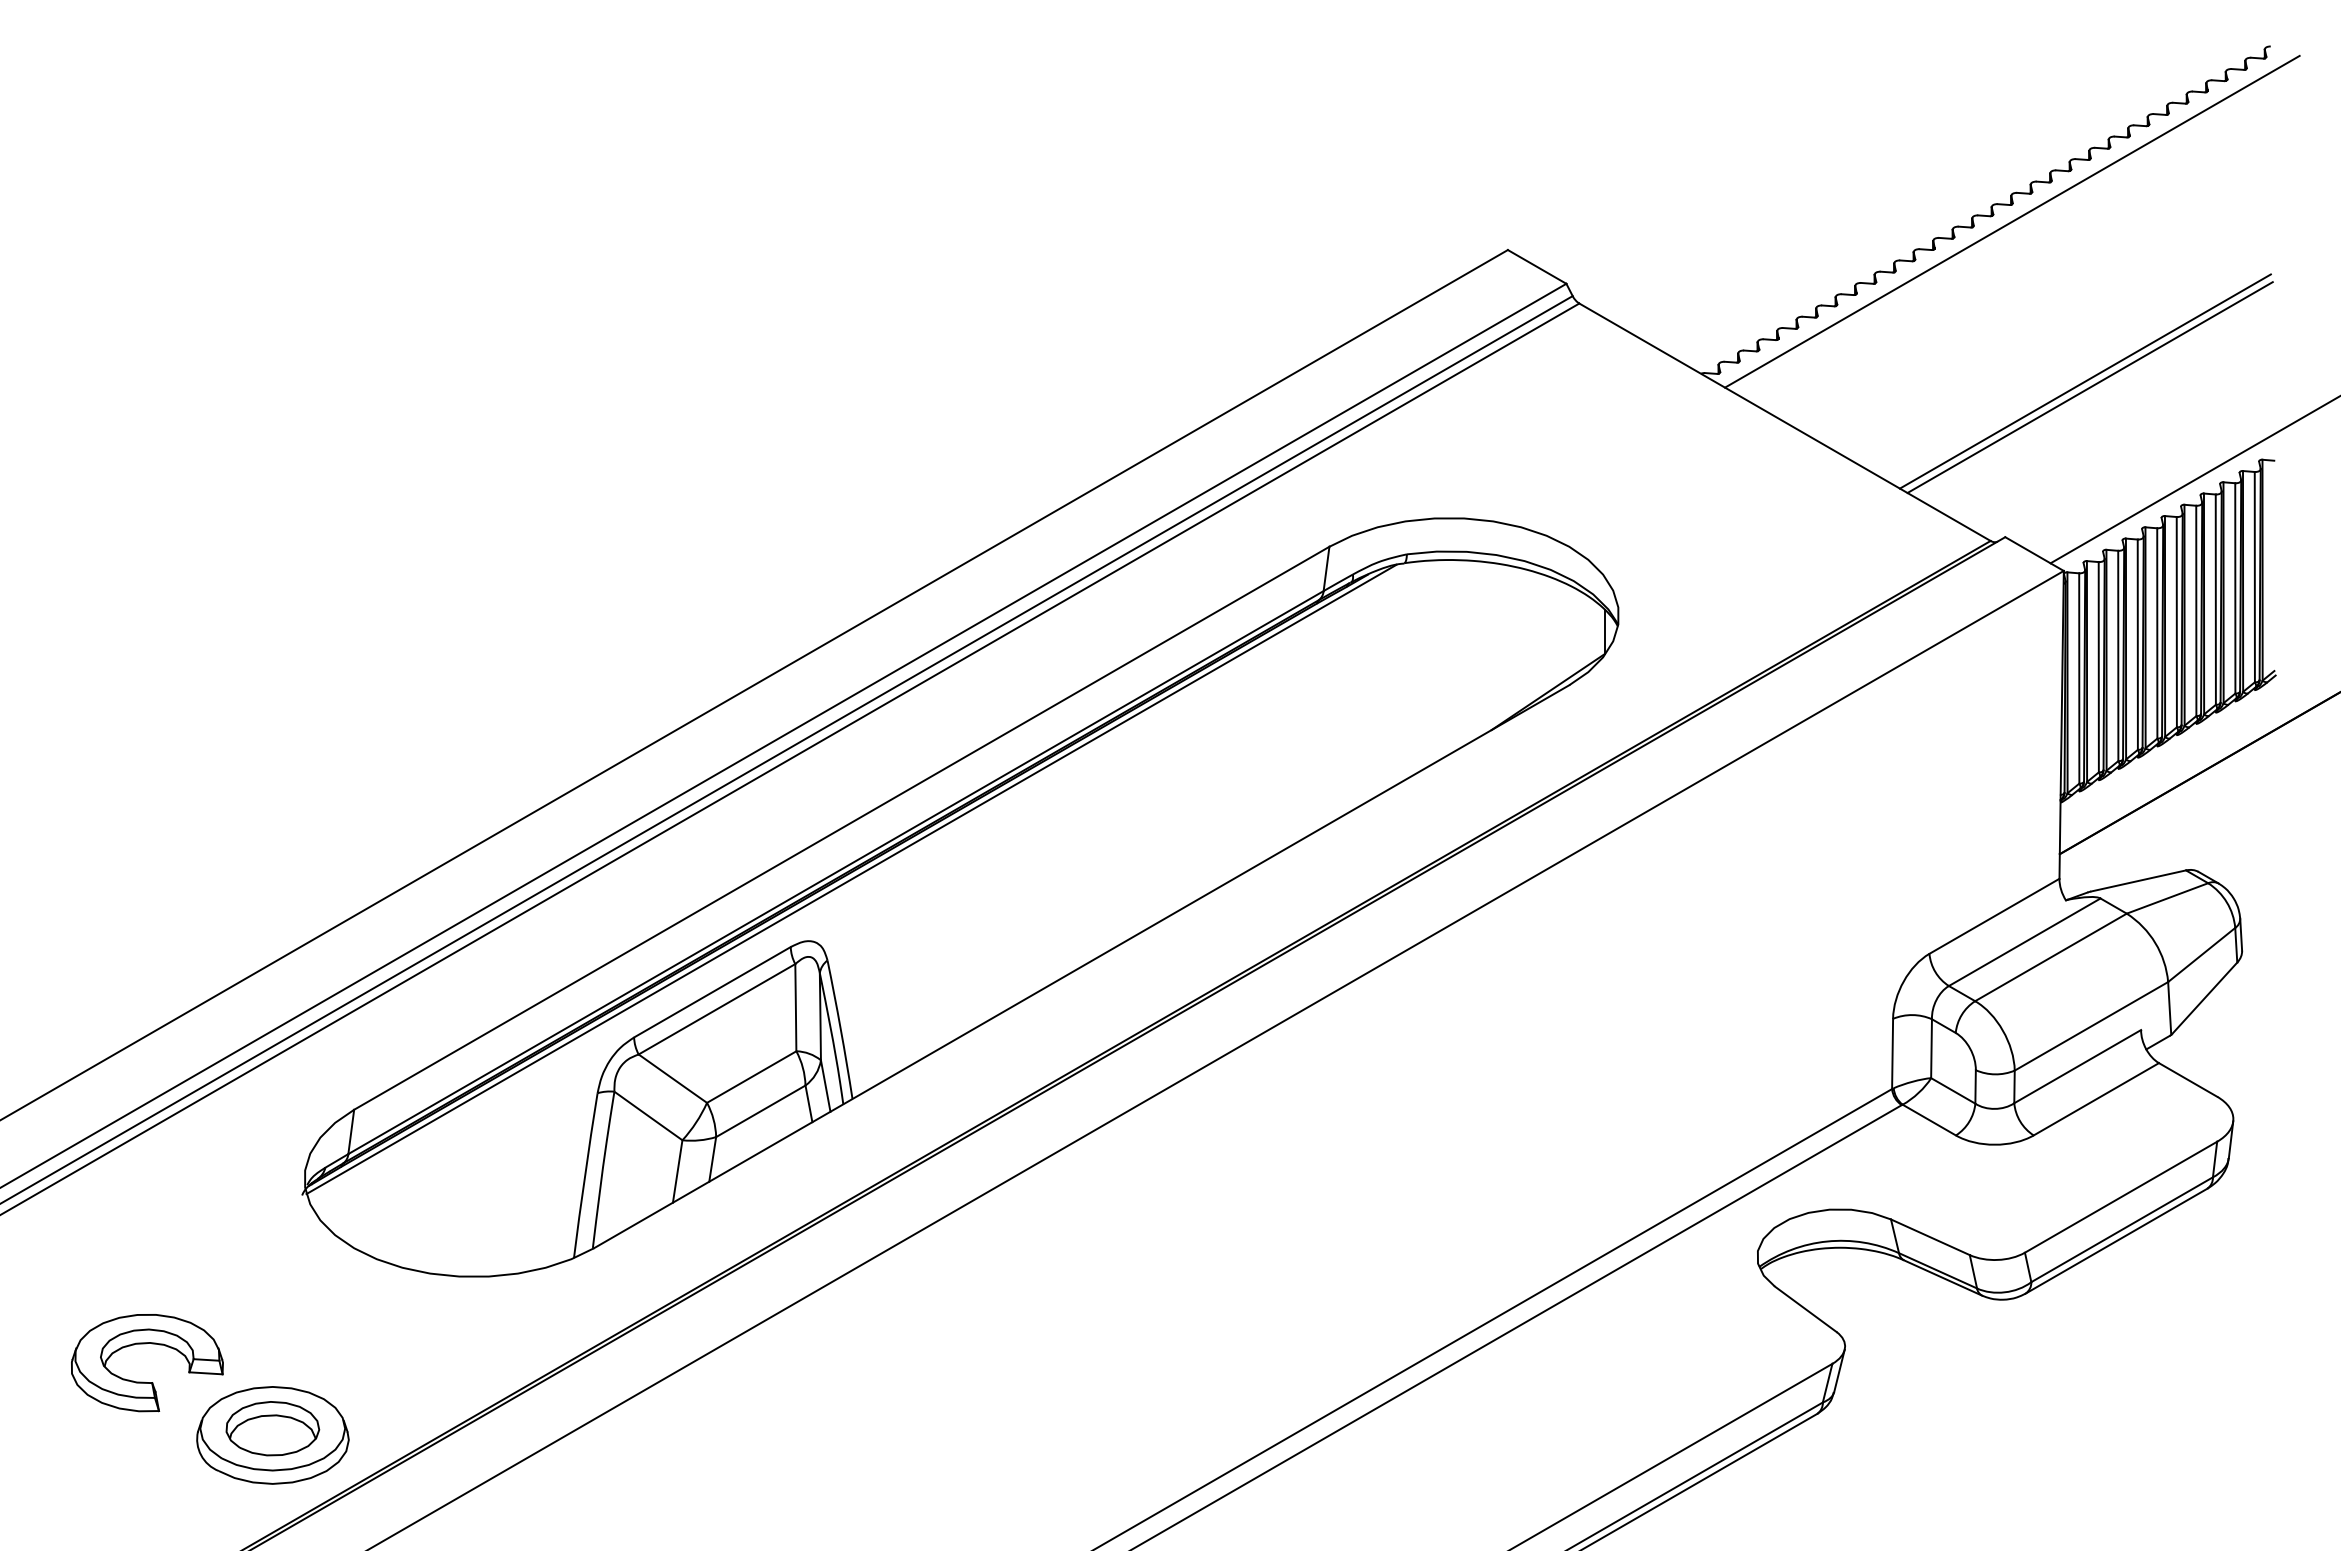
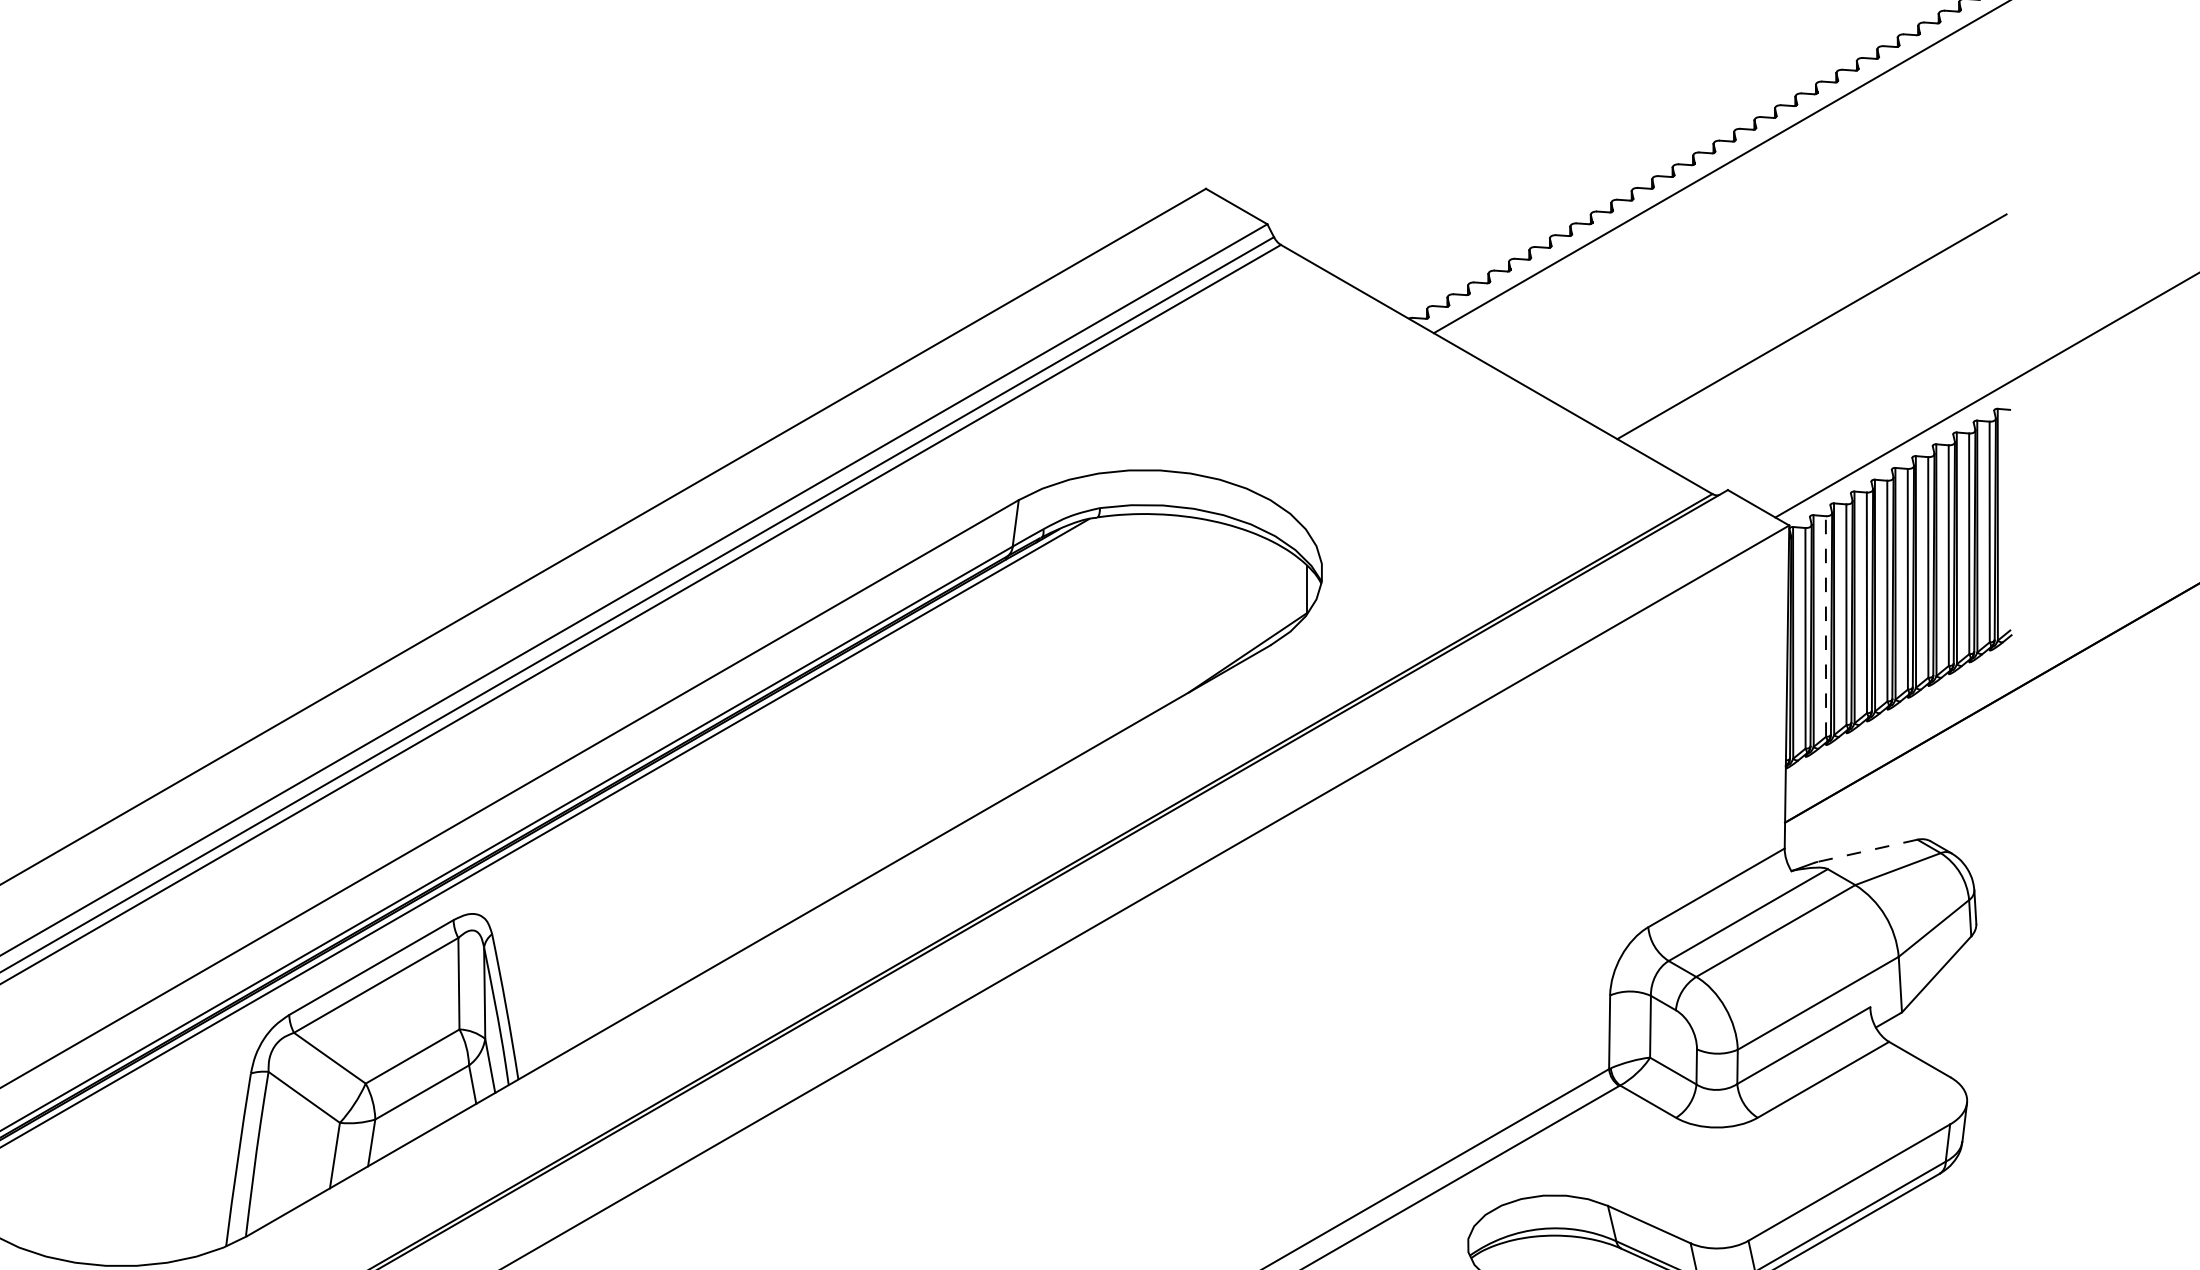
line: (2089, 387) -> (1816, 333), removed
line: (2098, 666) -> (1825, 625), solid -> dashed
line: (2138, 880) -> (1867, 850), solid -> dashed

